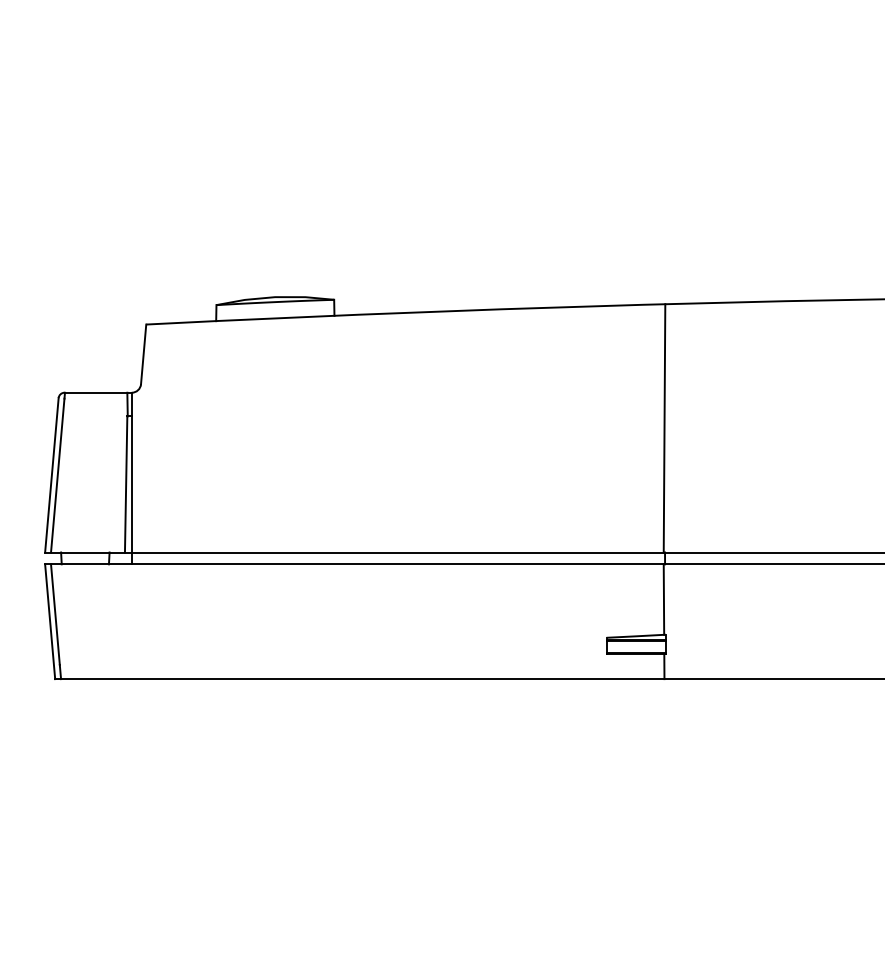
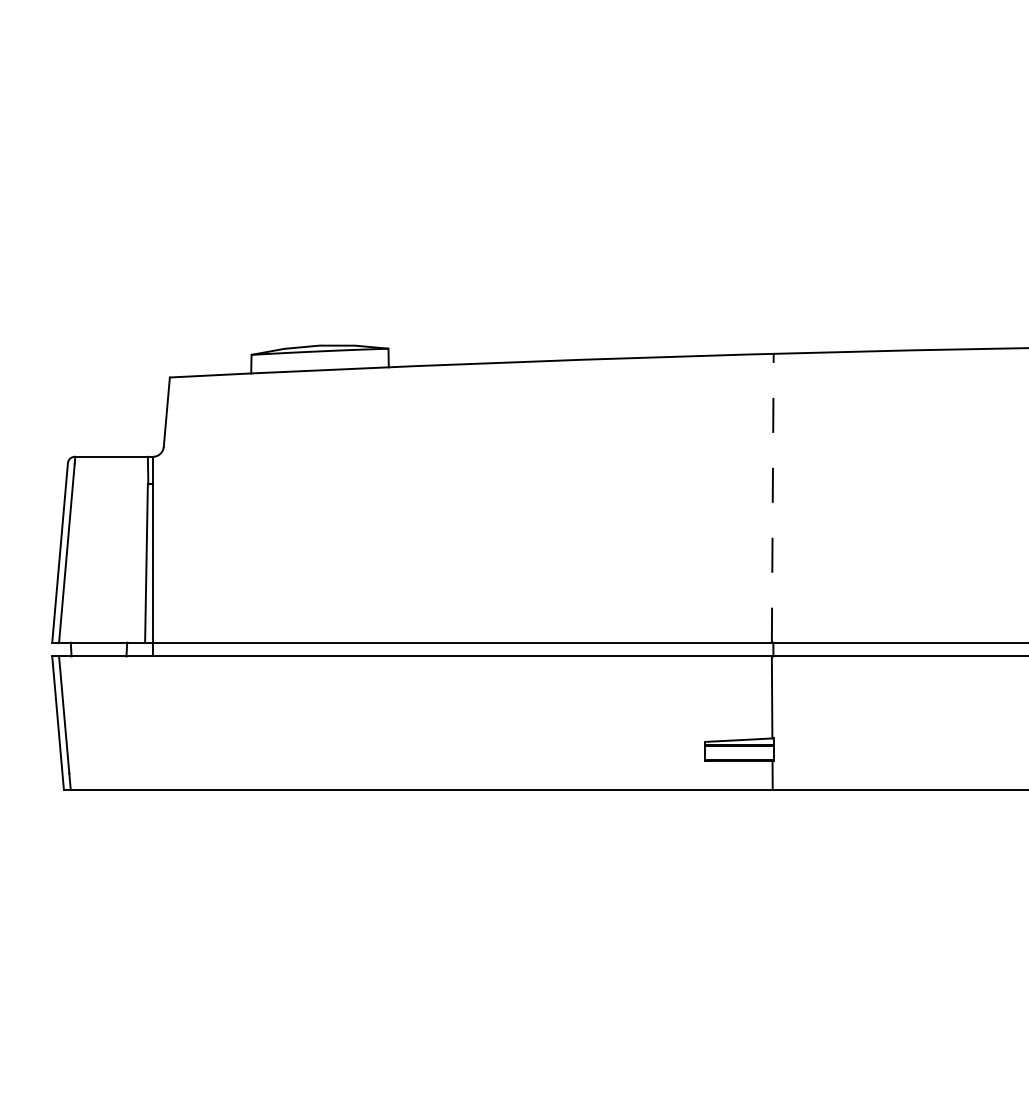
line: (664, 427) -> (772, 497), solid -> dashed

